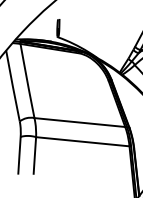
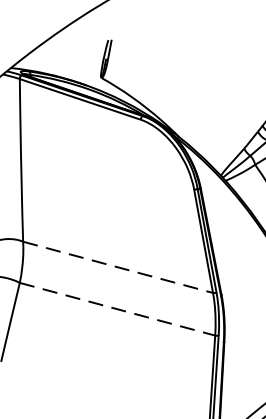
line: (79, 122) -> (117, 267), solid -> dashed
line: (82, 141) -> (116, 308), solid -> dashed

